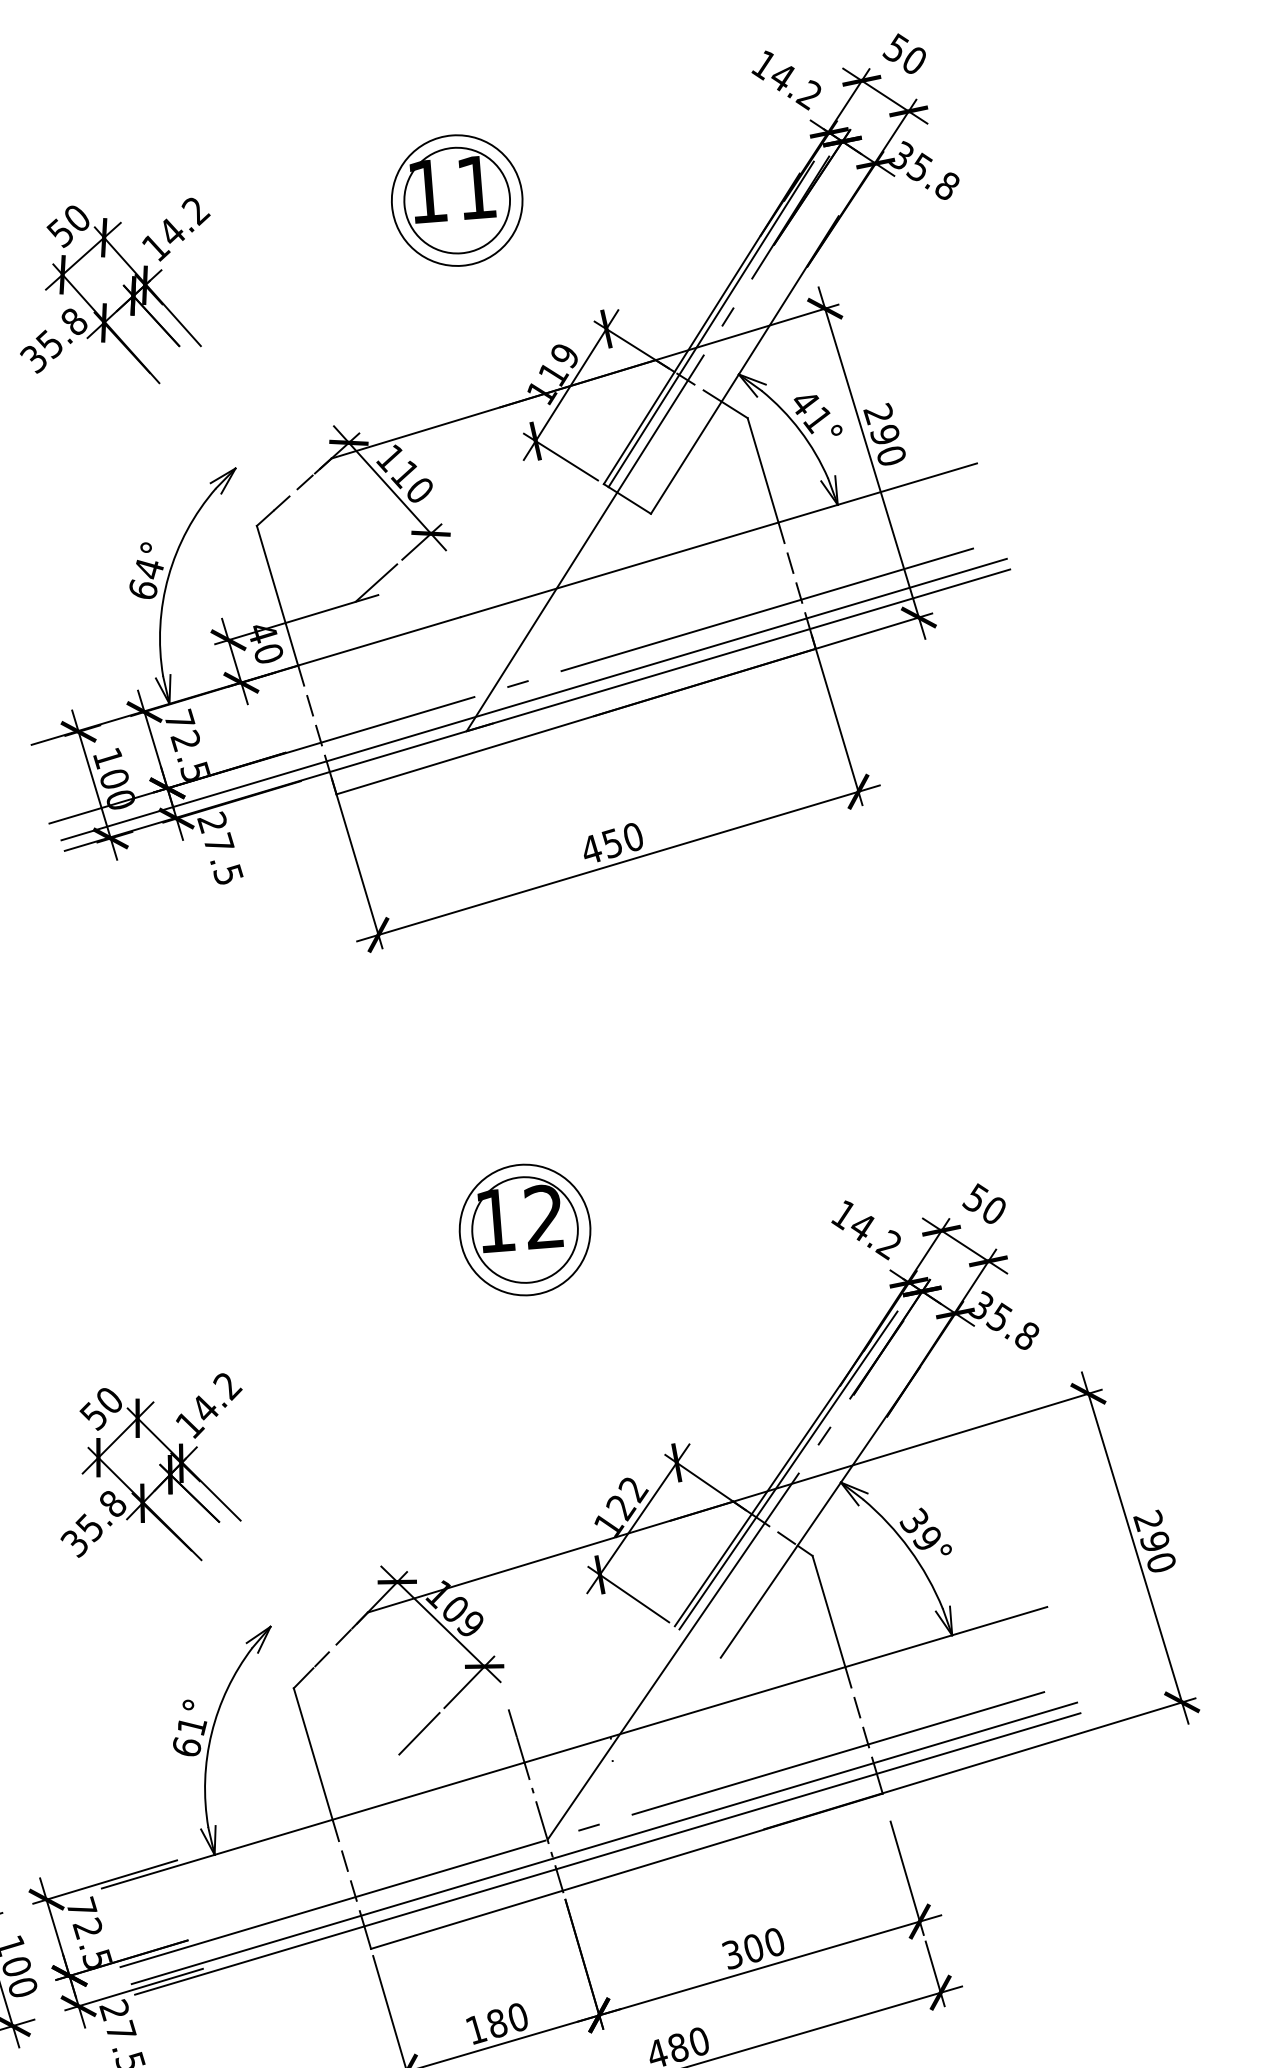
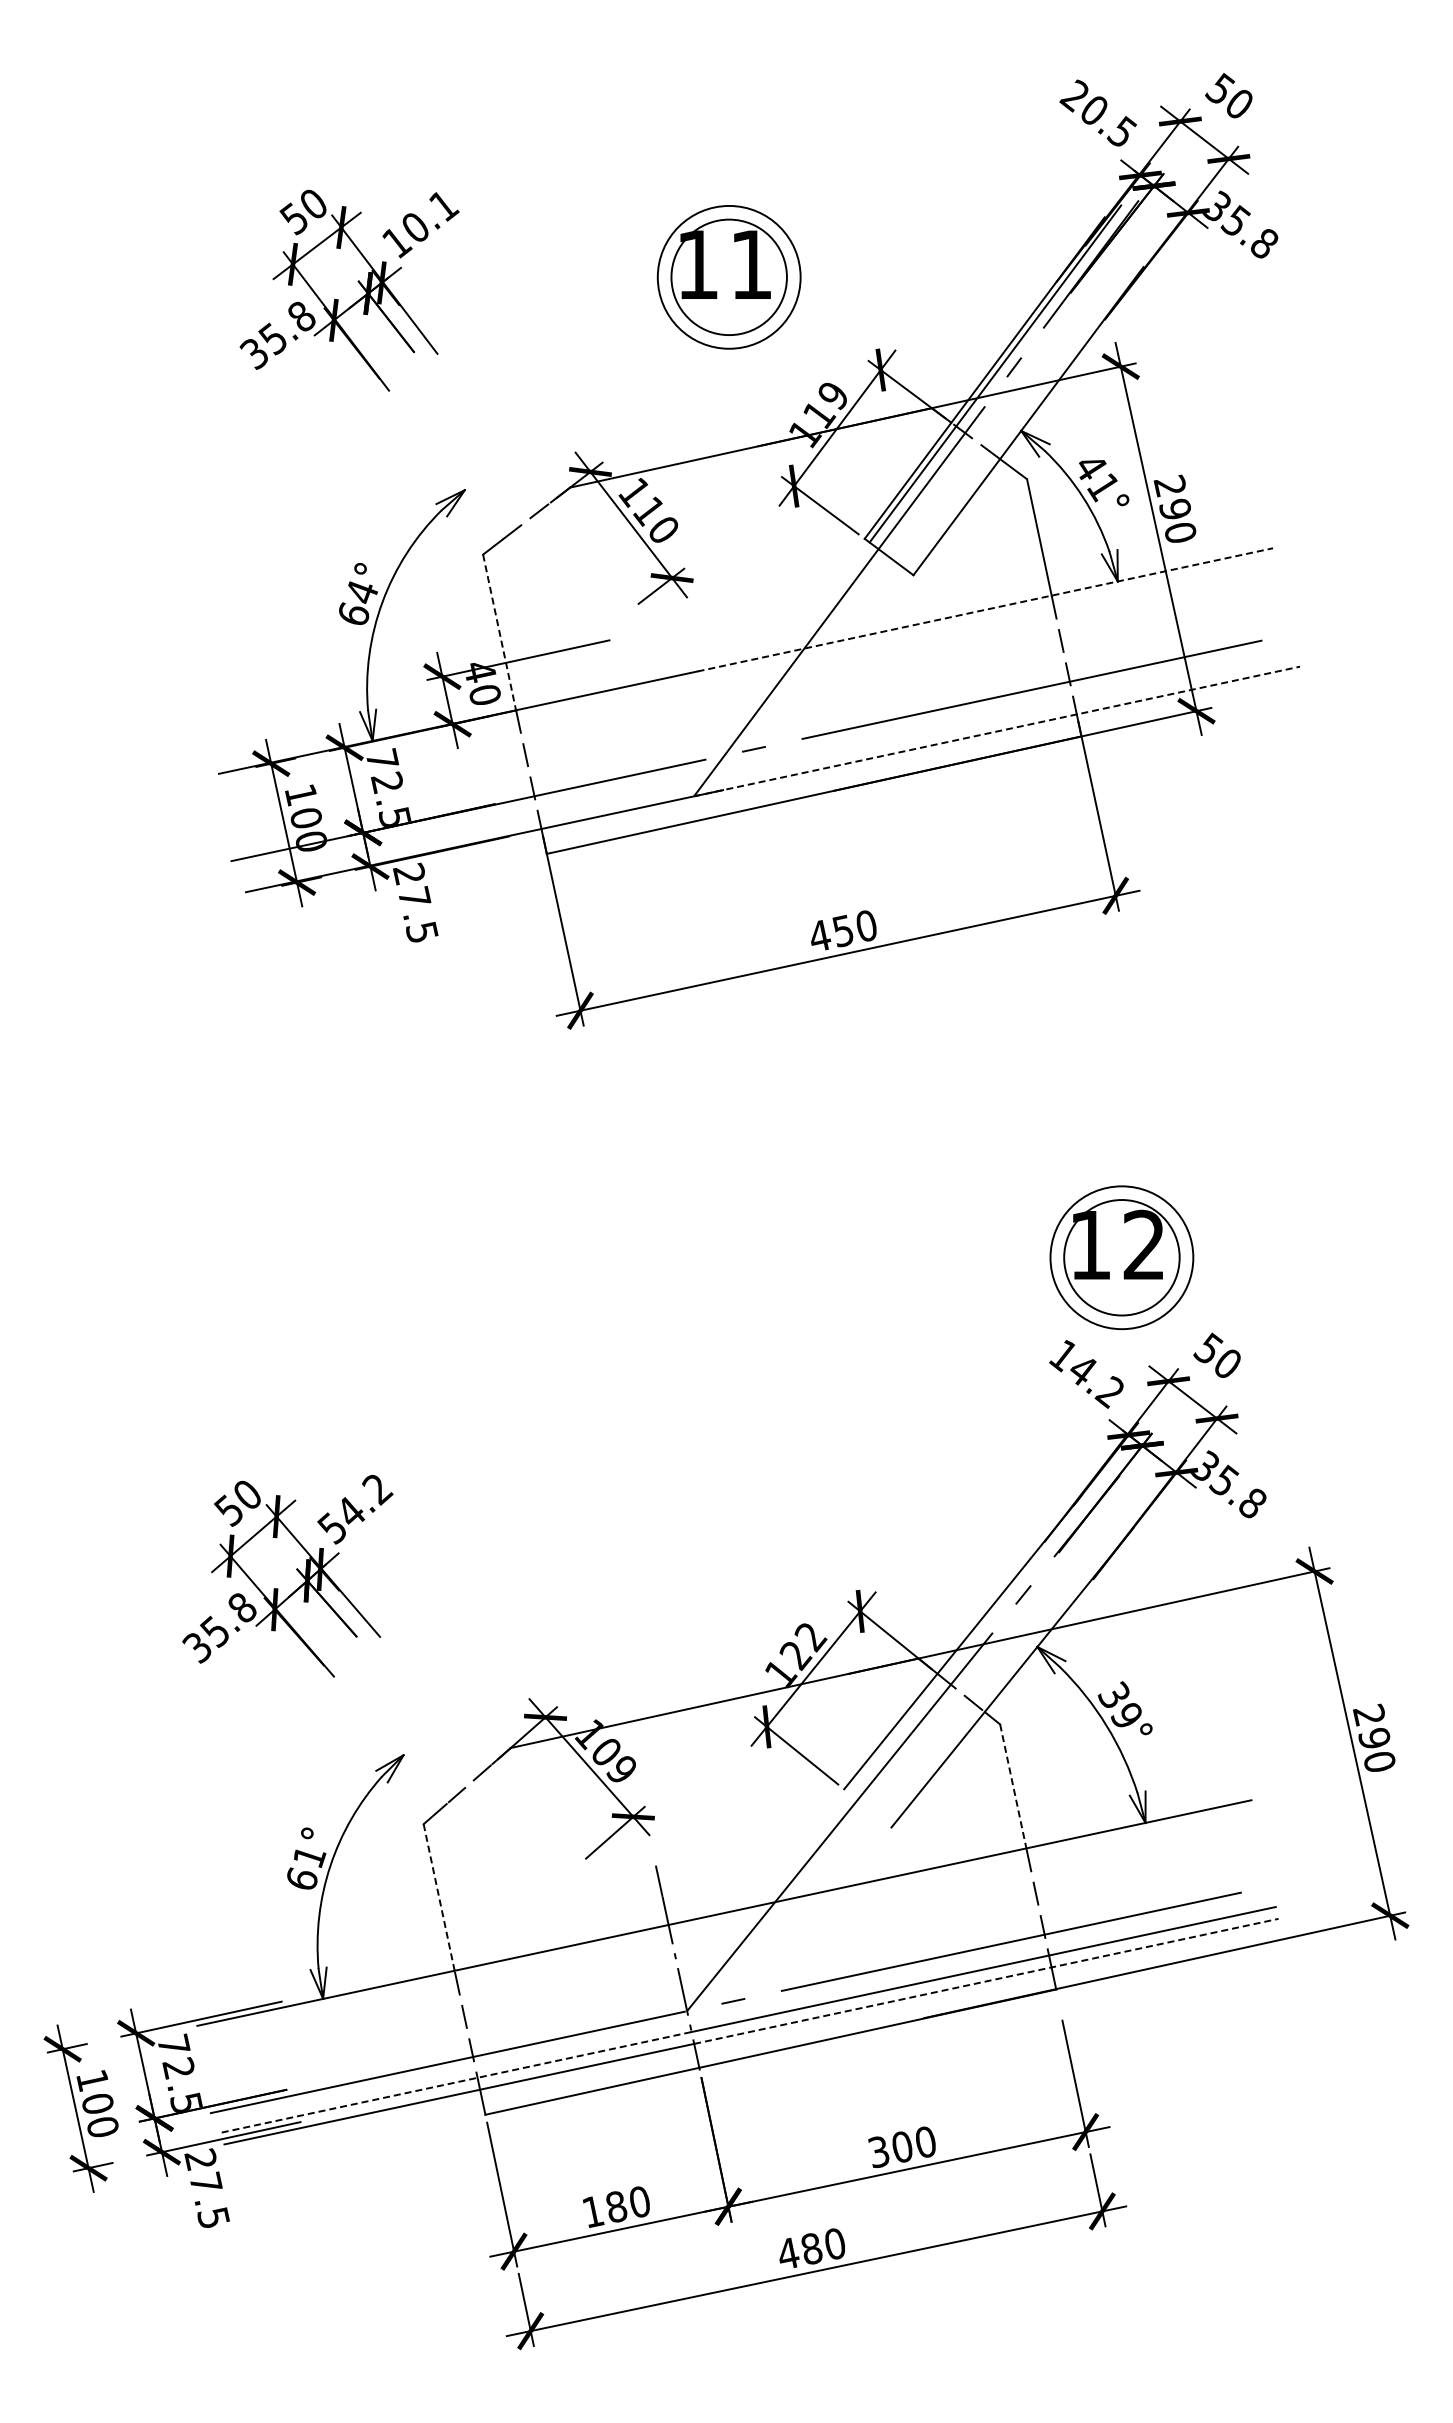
text: (786, 80) -> (1098, 114), 14.2 -> 20.5
part: (456, 200) -> (728, 277), moved
text: (184, 221) -> (430, 216), 14.2 -> 10.1
line: (719, 539) -> (985, 609), solid -> dashed
line: (376, 582) -> (608, 626), removed
line: (277, 595) -> (499, 632), solid -> dashed
line: (738, 650) -> (997, 731), solid -> dashed
line: (534, 699) -> (770, 767), removed
part: (524, 1229) -> (1121, 1257), moved
text: (190, 1425) -> (333, 1528), 14.2 -> 54.2
line: (787, 1470) -> (980, 1629), removed
line: (829, 1611) -> (1013, 1786), solid -> dashed
line: (419, 1733) -> (556, 1884), removed
line: (313, 1754) -> (439, 1898), solid -> dashed
line: (818, 1791) -> (986, 1981), solid -> dashed
line: (343, 1921) -> (457, 2082), solid -> dashed

